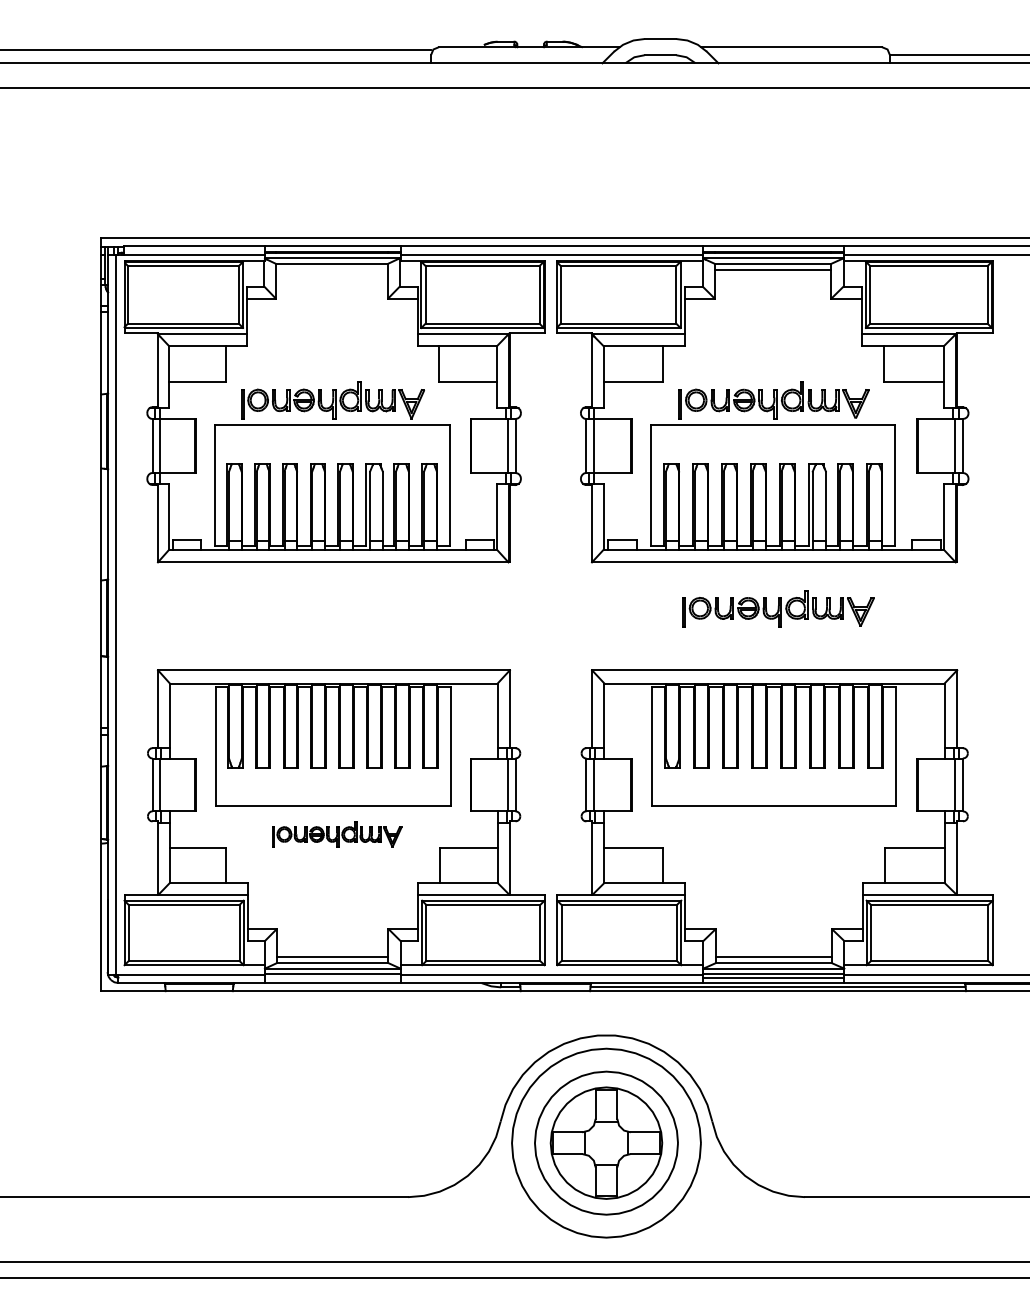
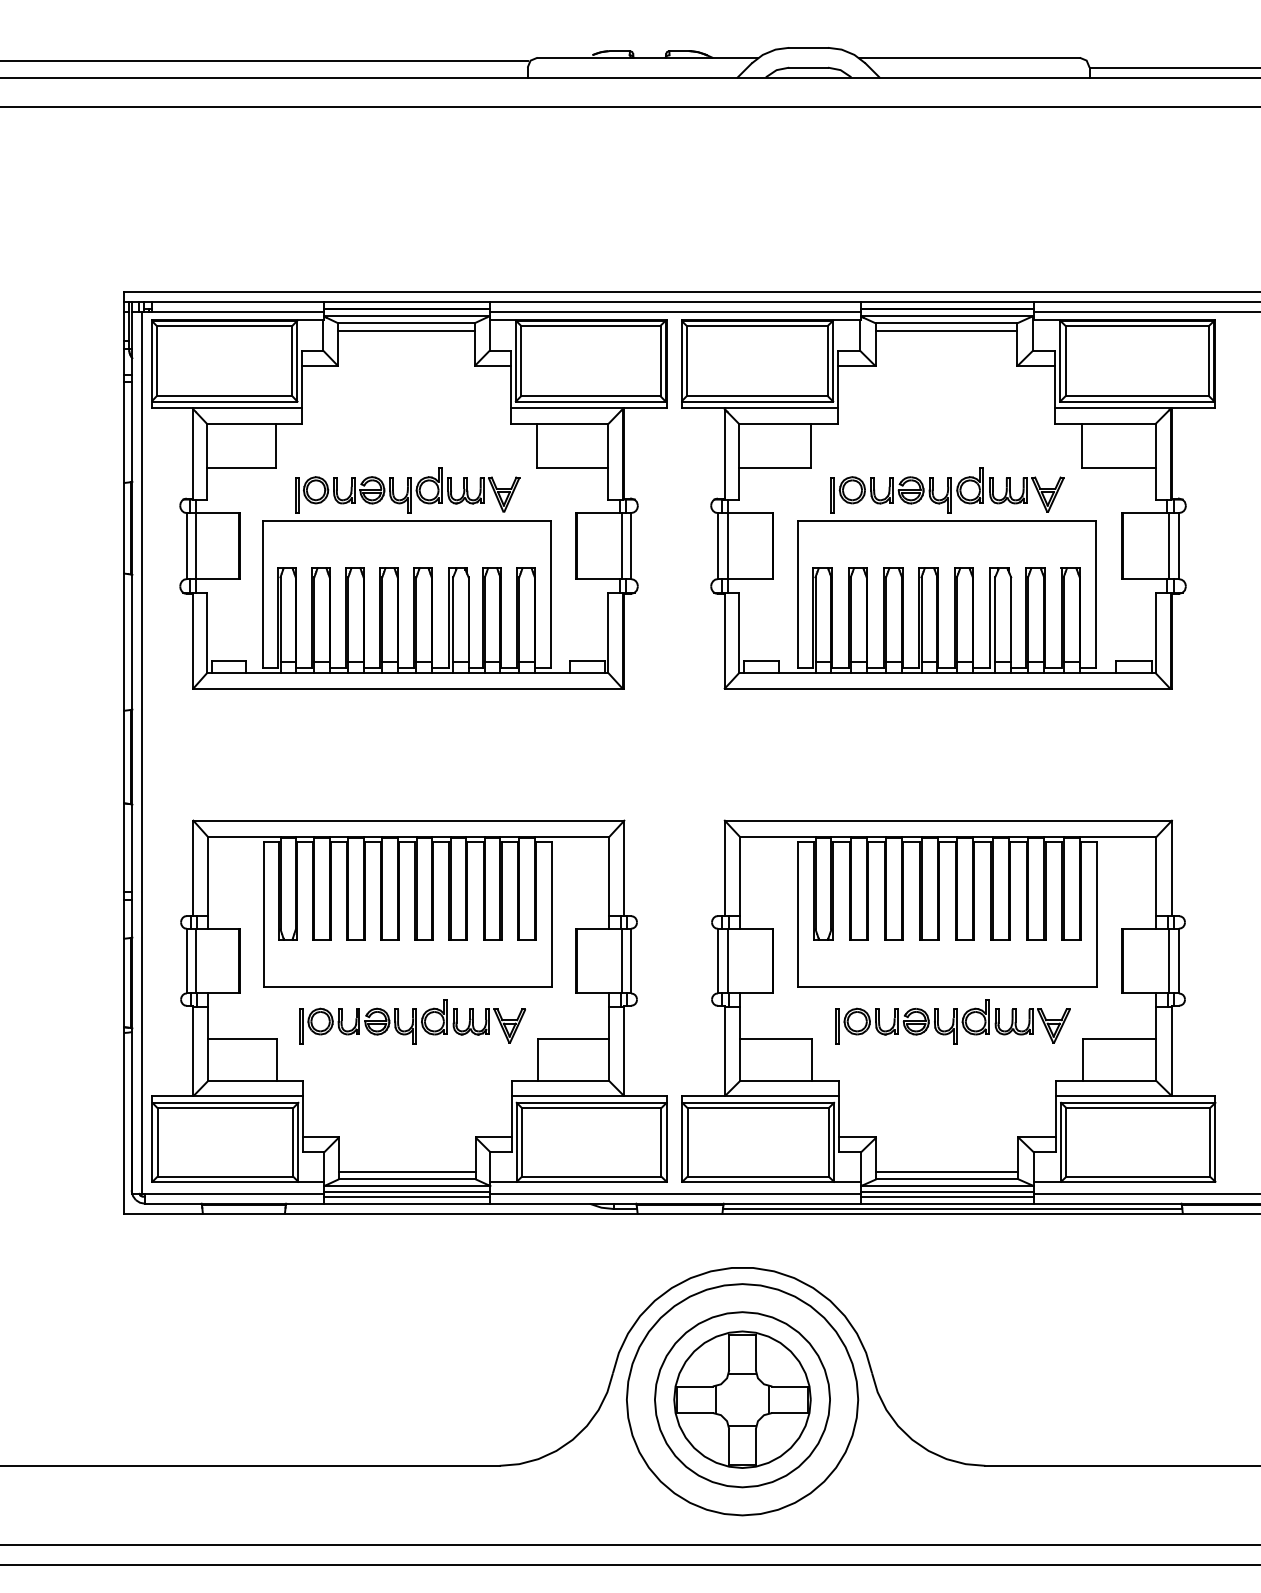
line: (331, 270) -> (405, 331), added
part: (778, 608) -> (953, 1021), moved
part: (336, 834) -> (411, 1021), size x1.43
line: (332, 977) -> (407, 1196), added

